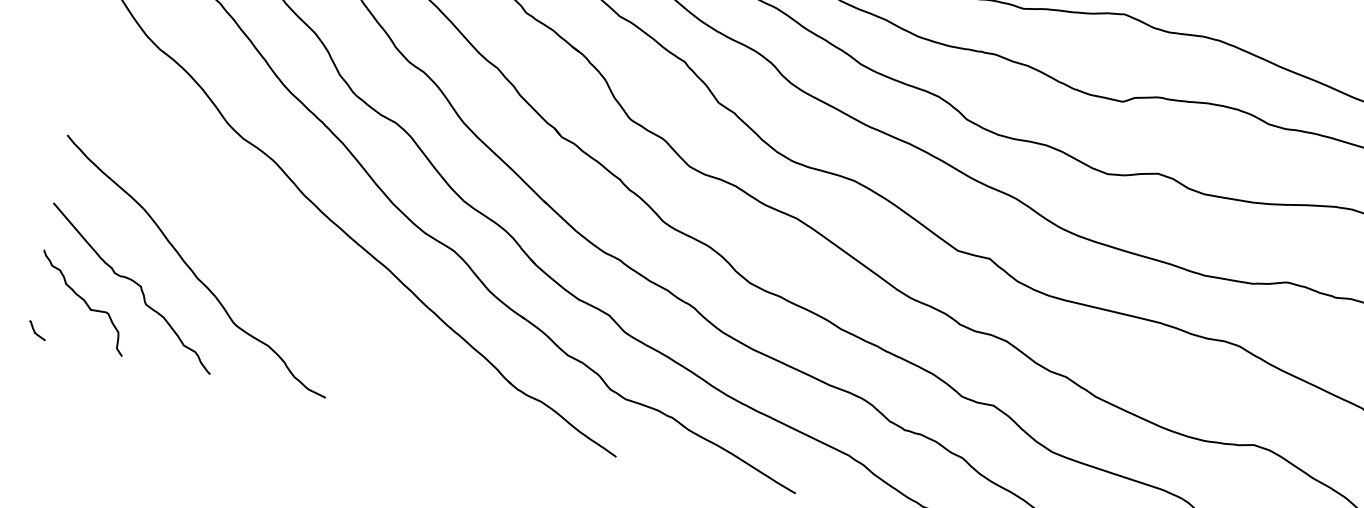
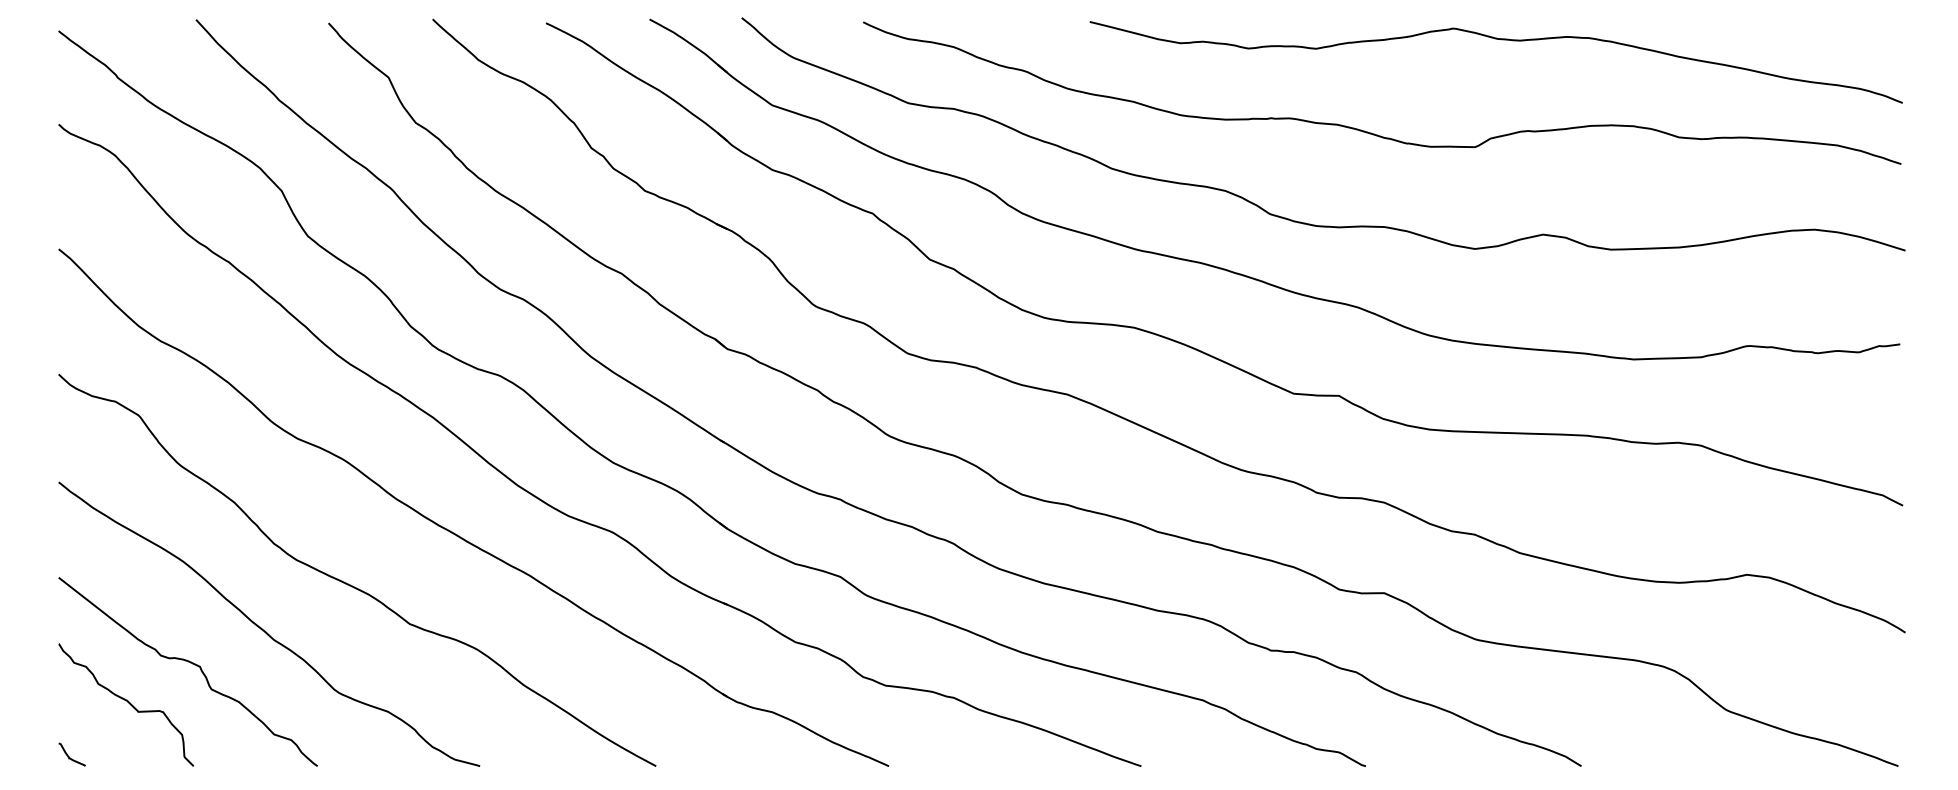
curve: (259, 250) -> (350, 584), added

